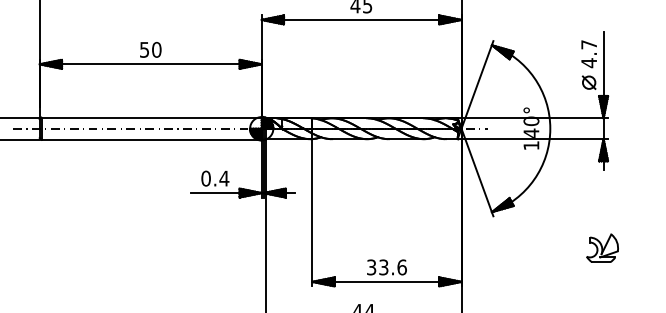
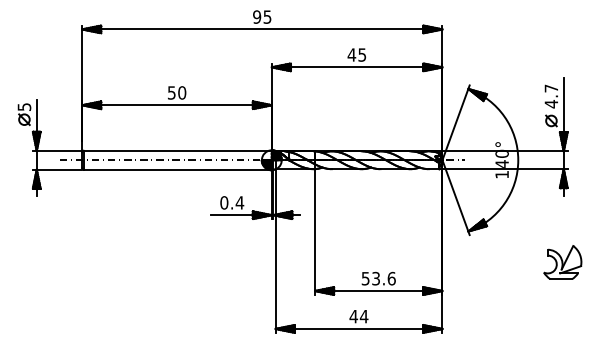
part: (602, 247) -> (562, 261), size x1.4
text: (371, 266) -> (365, 277), 33.6 -> 53.6

